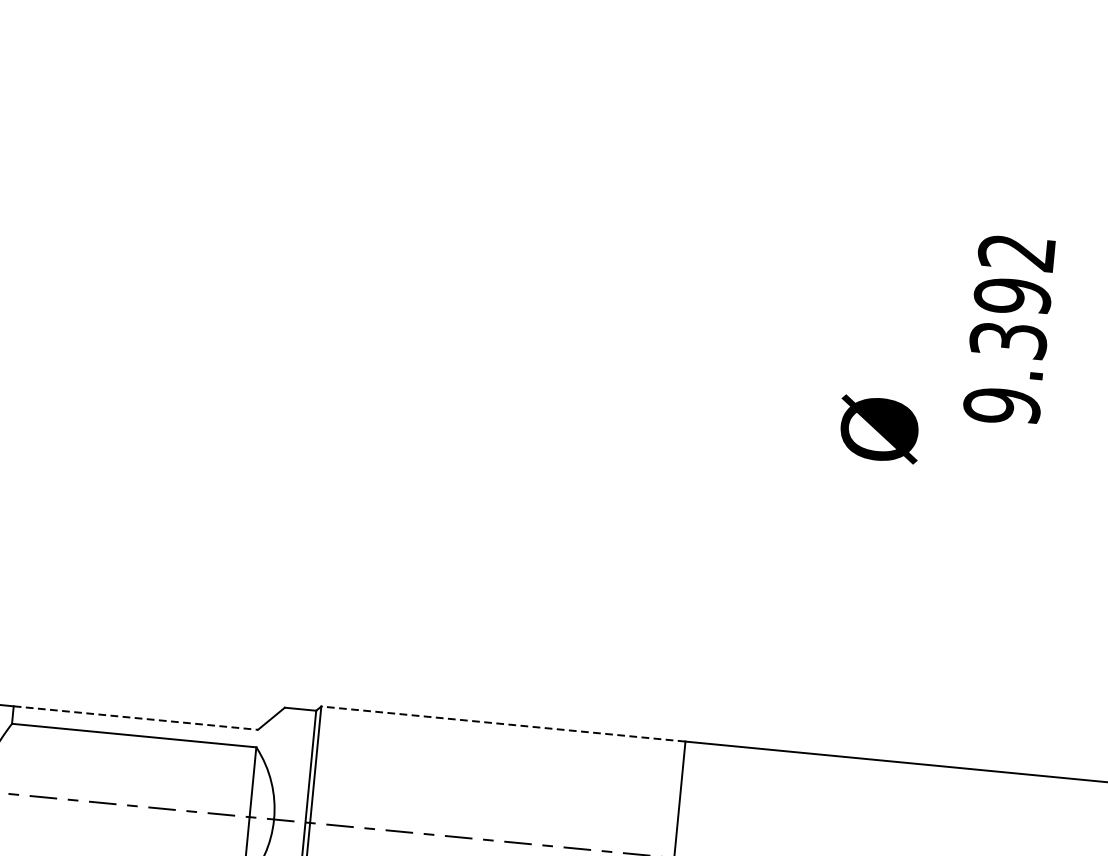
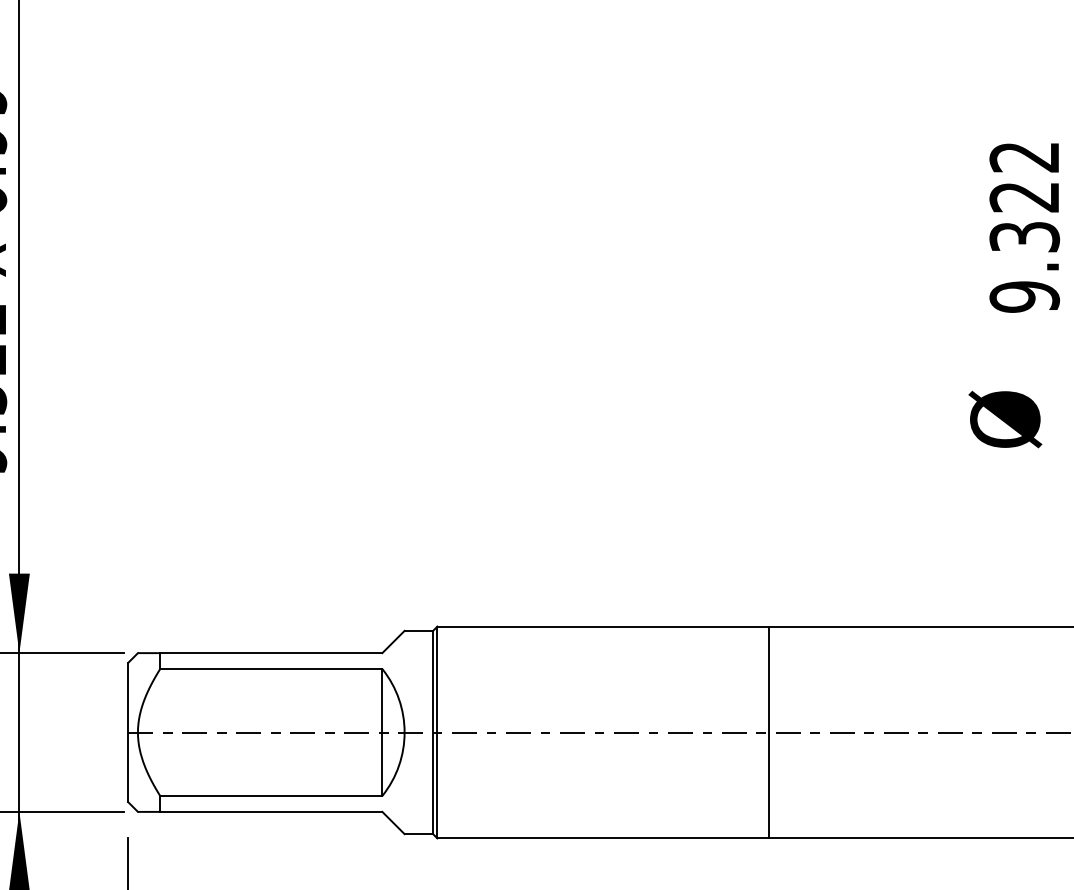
text: (1012, 296) -> (1024, 197), 9.392 -> 9.322
text: (879, 429) -> (1005, 419), moved
line: (136, 718) -> (271, 653), dashed -> solid
line: (502, 723) -> (602, 626), dashed -> solid

